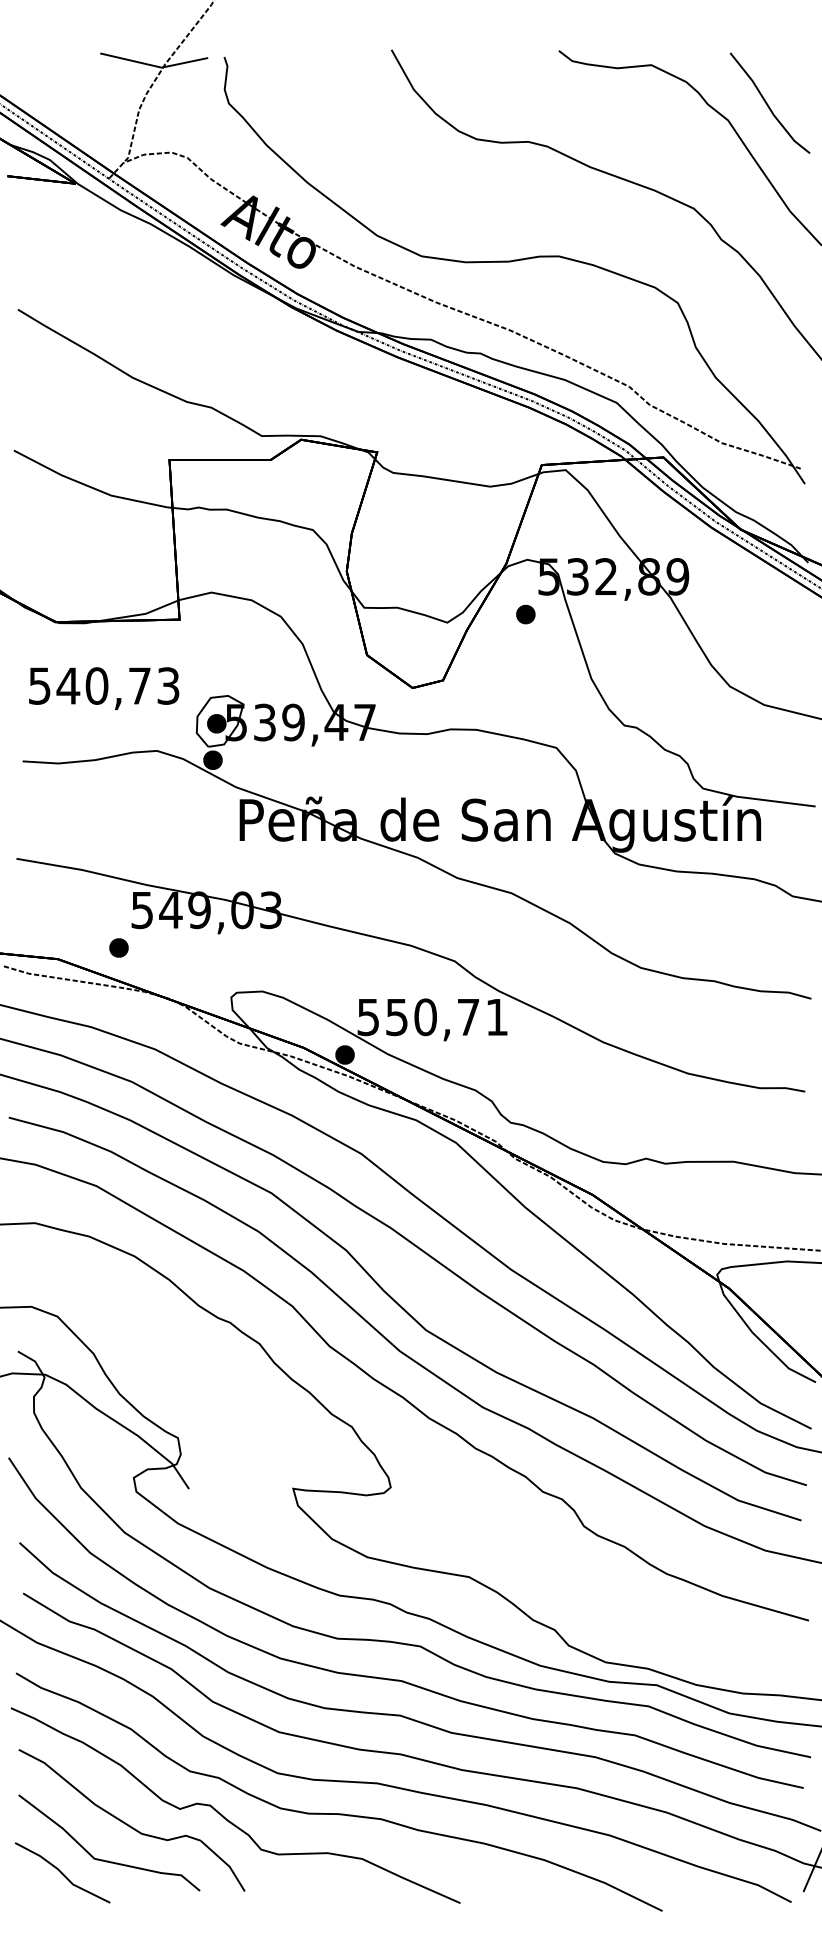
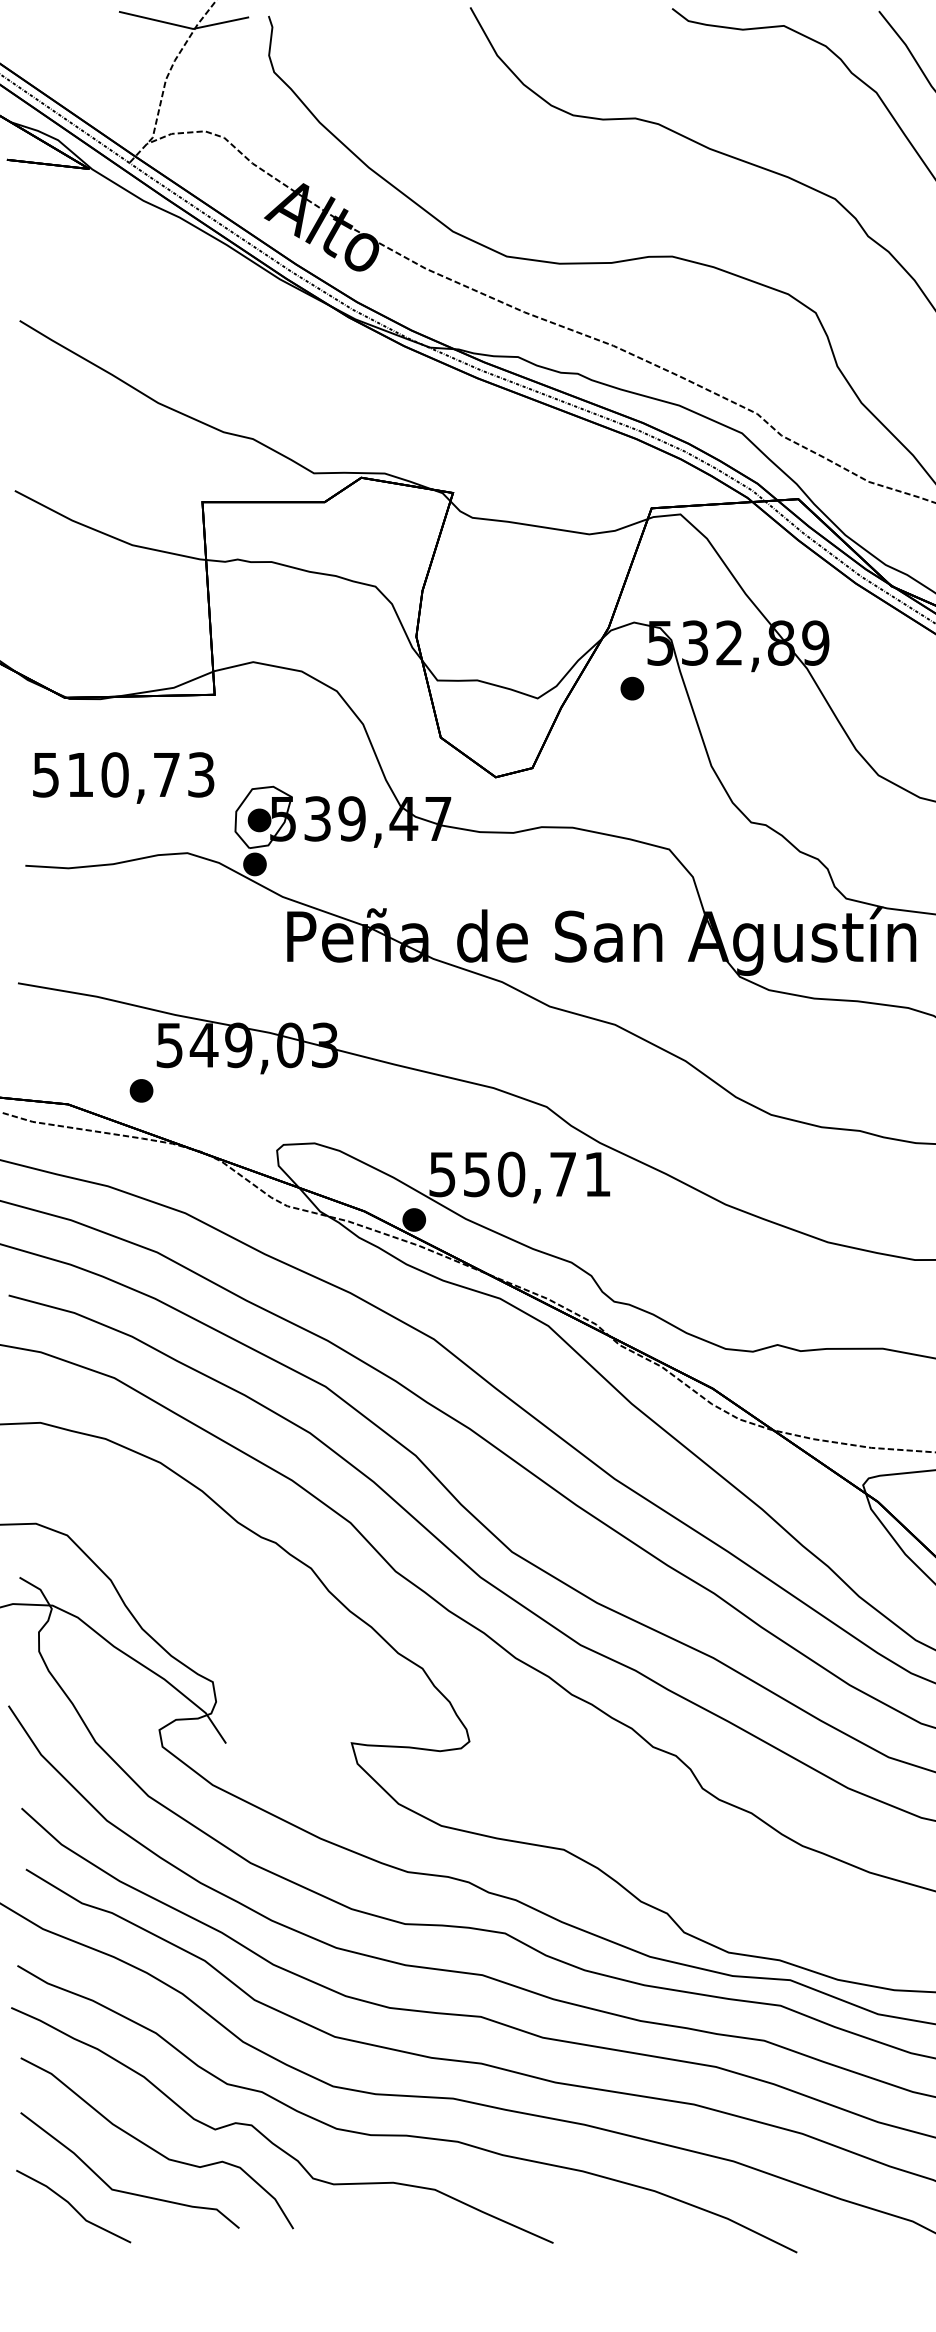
text: (68, 685) -> (80, 774), 540,73 -> 510,73

